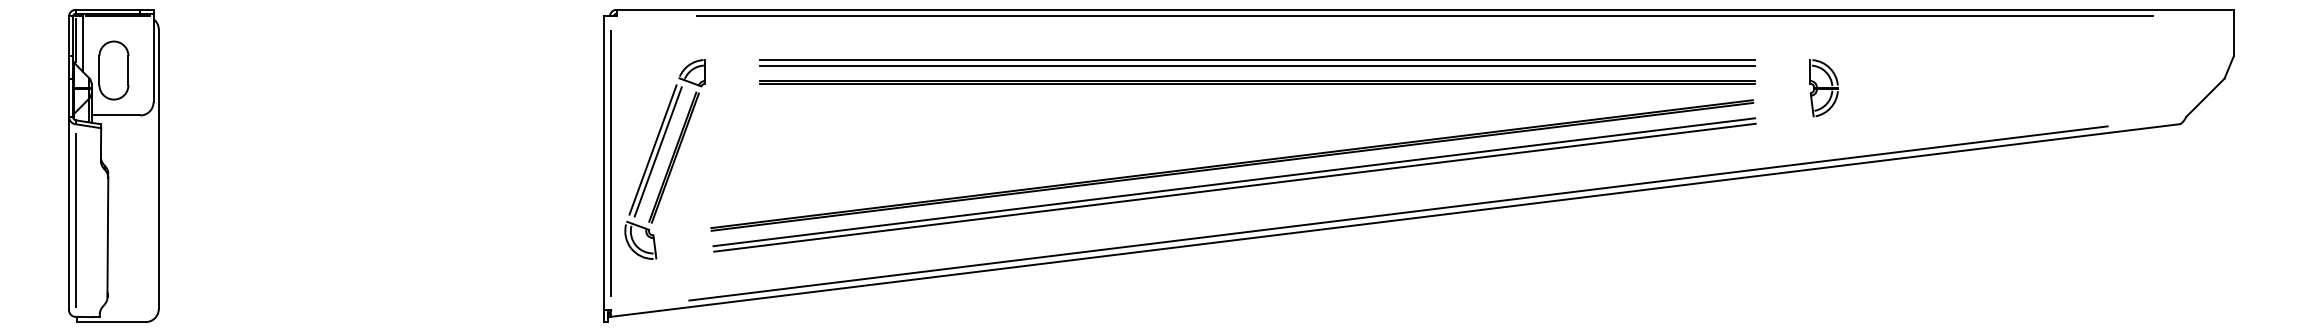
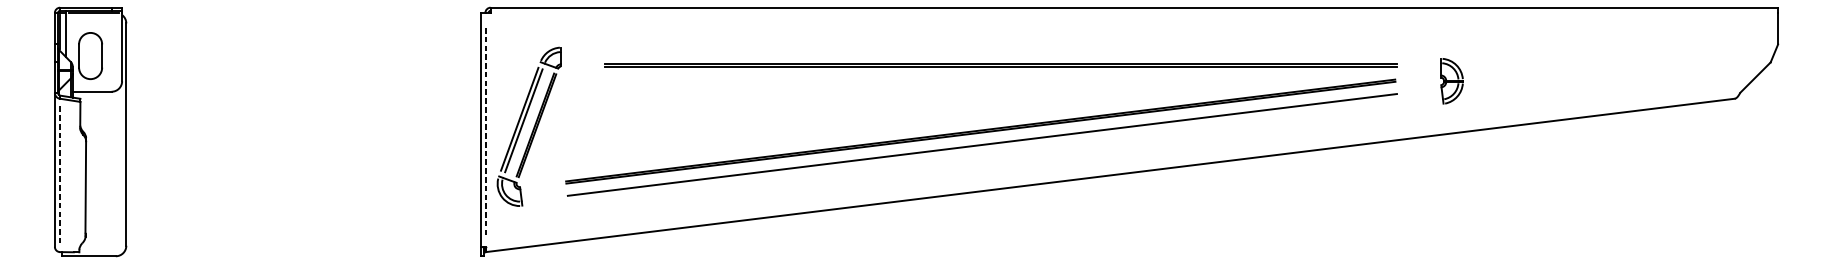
line: (1425, 16) -> (1134, 12), removed
line: (1257, 60) -> (1000, 48), removed
line: (1257, 65) -> (1000, 52), removed
part: (1823, 88) -> (1451, 81), moved
line: (610, 162) -> (485, 129), solid -> dashed
line: (1234, 187) -> (982, 149), removed
line: (1398, 213) -> (1113, 169), removed
line: (75, 220) -> (60, 175), solid -> dashed

